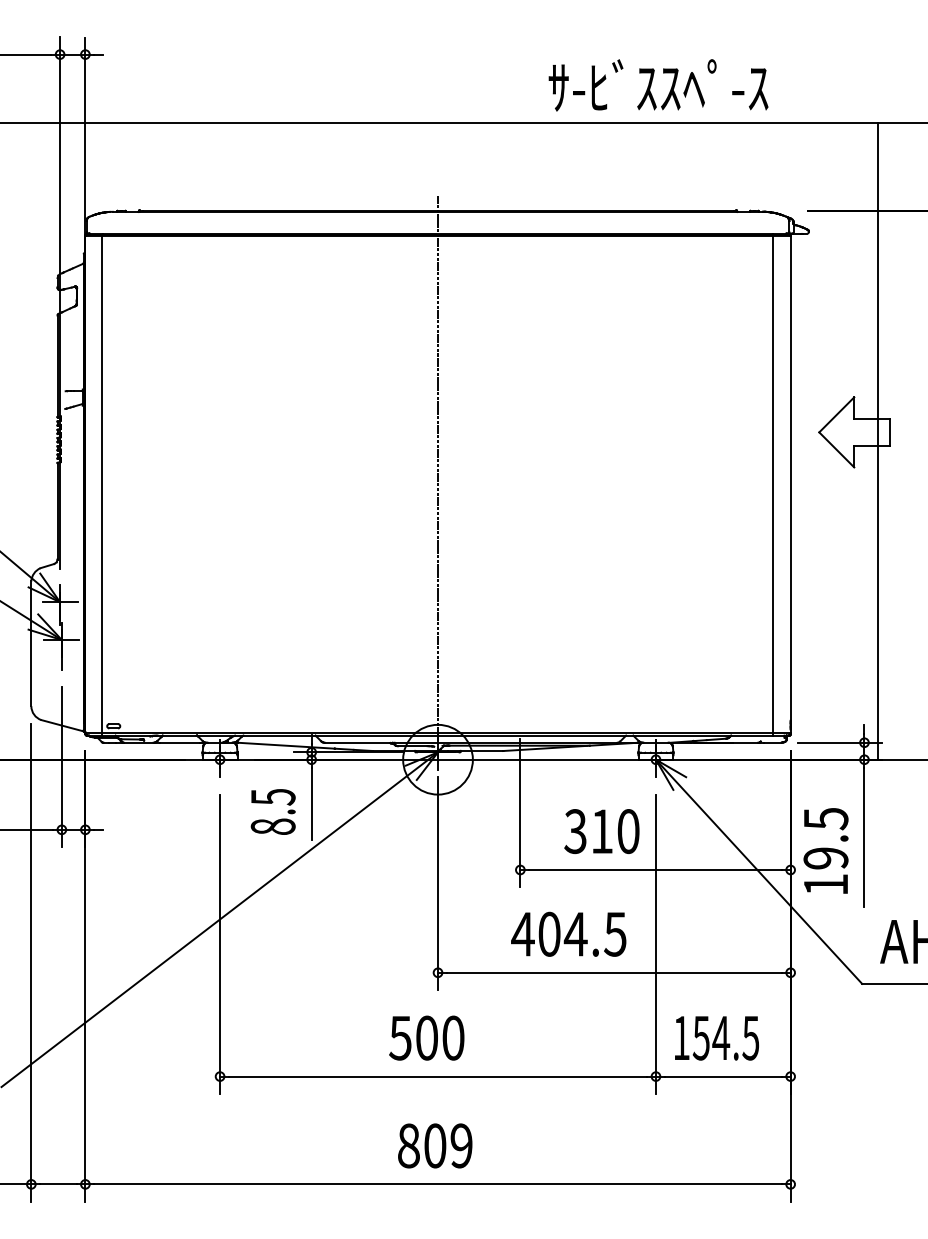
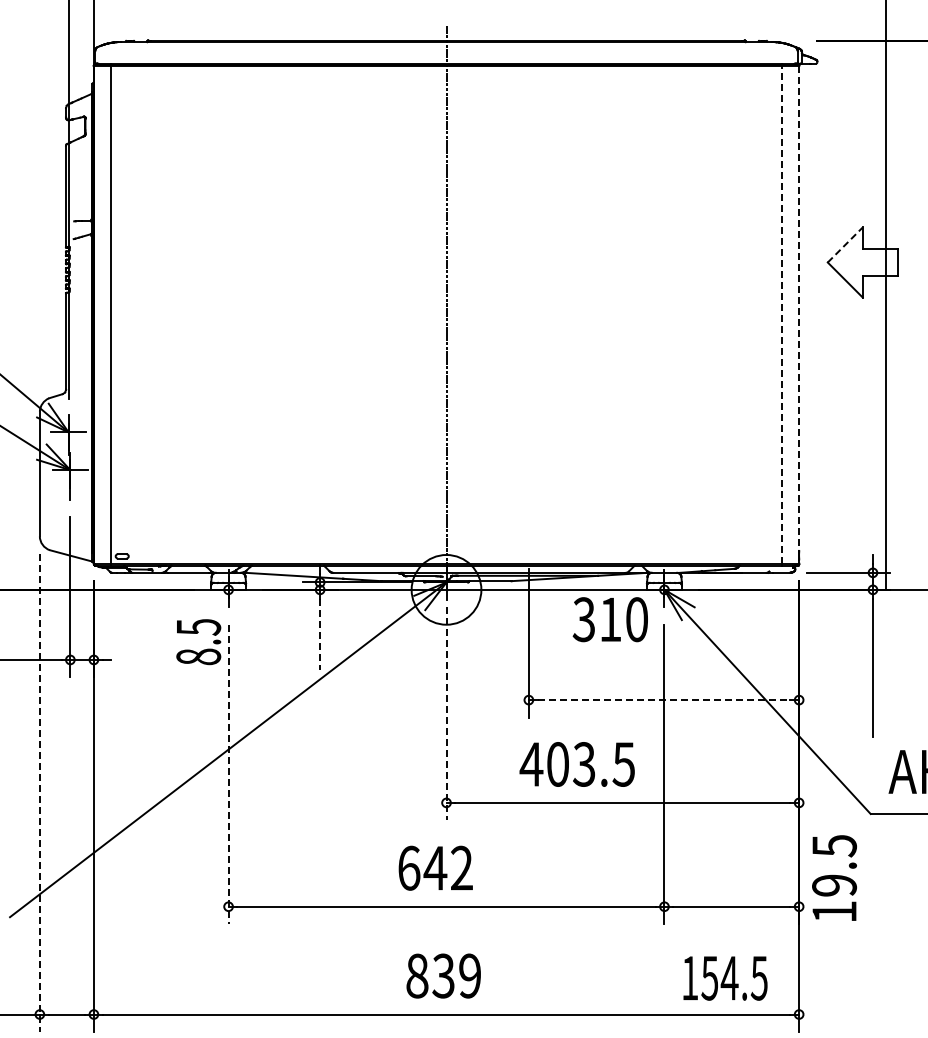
line: (836, 414) -> (845, 244), solid -> dashed
line: (790, 478) -> (799, 308), solid -> dashed
line: (773, 484) -> (782, 314), solid -> dashed
line: (311, 804) -> (320, 634), solid -> dashed
text: (272, 811) -> (198, 641), moved
text: (601, 831) -> (610, 619), moved
text: (825, 850) -> (834, 877), moved
line: (656, 869) -> (665, 699), solid -> dashed
line: (438, 883) -> (447, 713), solid -> dashed
text: (575, 933) -> (584, 763), 404.5 -> 403.5
line: (220, 944) -> (229, 774), solid -> dashed
line: (31, 963) -> (40, 793), solid -> dashed
text: (426, 1037) -> (435, 867), 500 -> 642
text: (716, 1038) -> (725, 978), moved
text: (434, 1145) -> (443, 975), 809 -> 839

